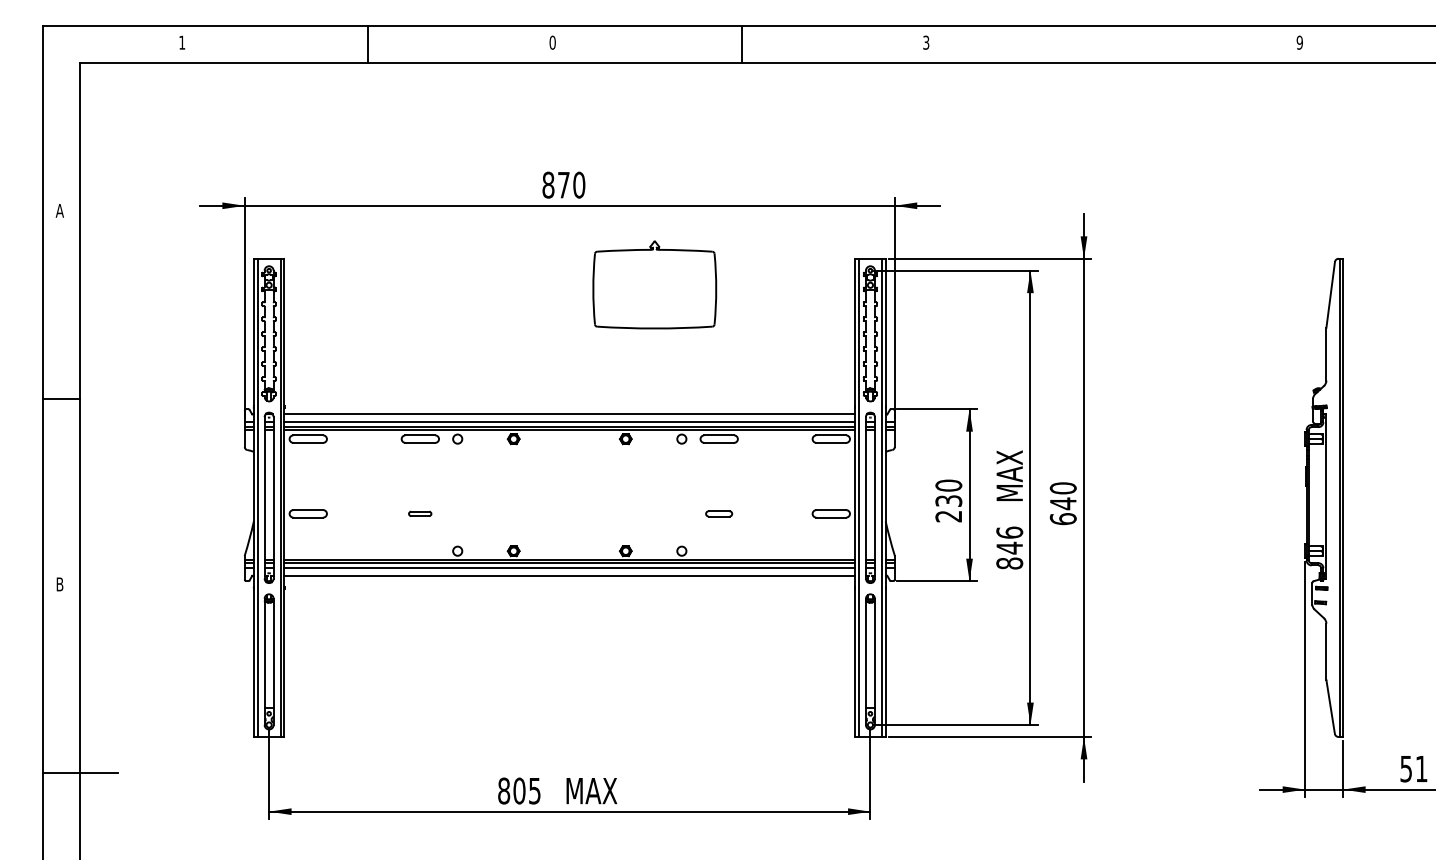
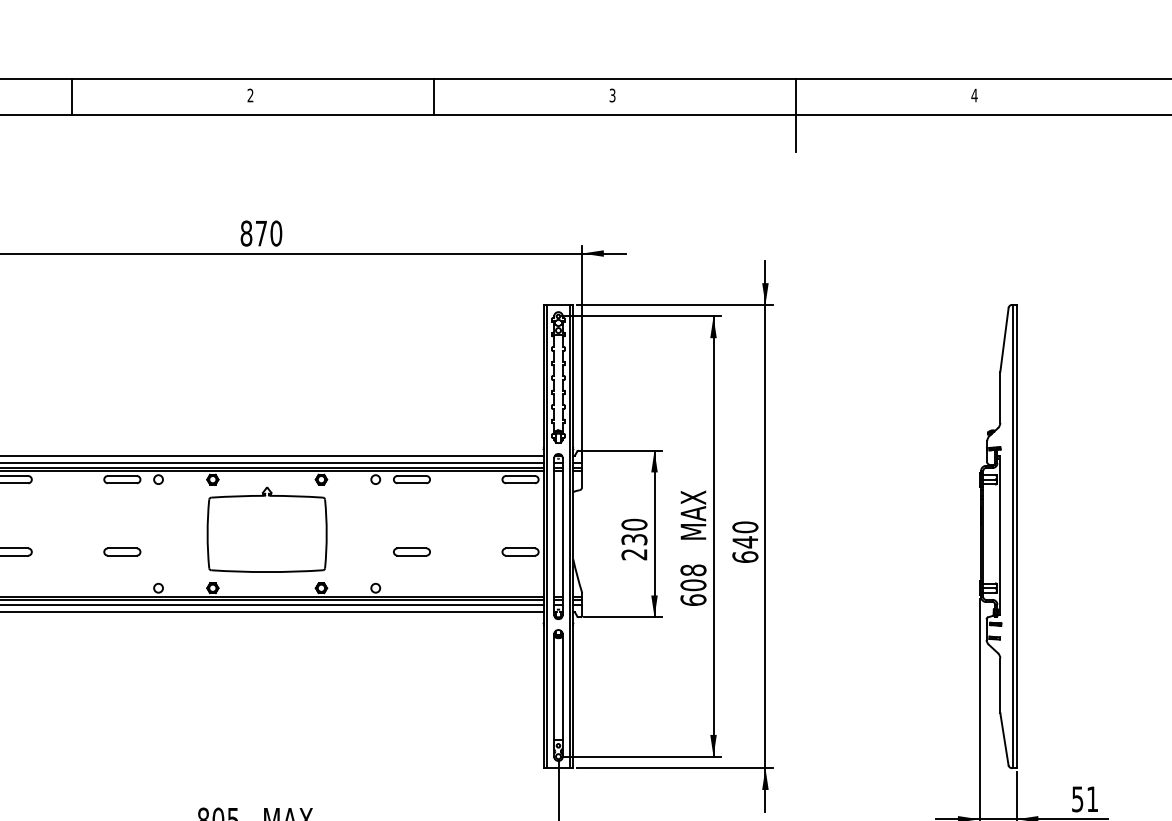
text: (552, 42) -> (250, 95), 0 -> 2
text: (1299, 42) -> (974, 95), 9 -> 4
line: (1115, 62) -> (795, 114), added
part: (654, 284) -> (266, 529), moved
part: (419, 513) -> (121, 551), size x1.67
part: (718, 513) -> (411, 551), size x1.43
text: (1009, 547) -> (693, 584), 846 -> 608

